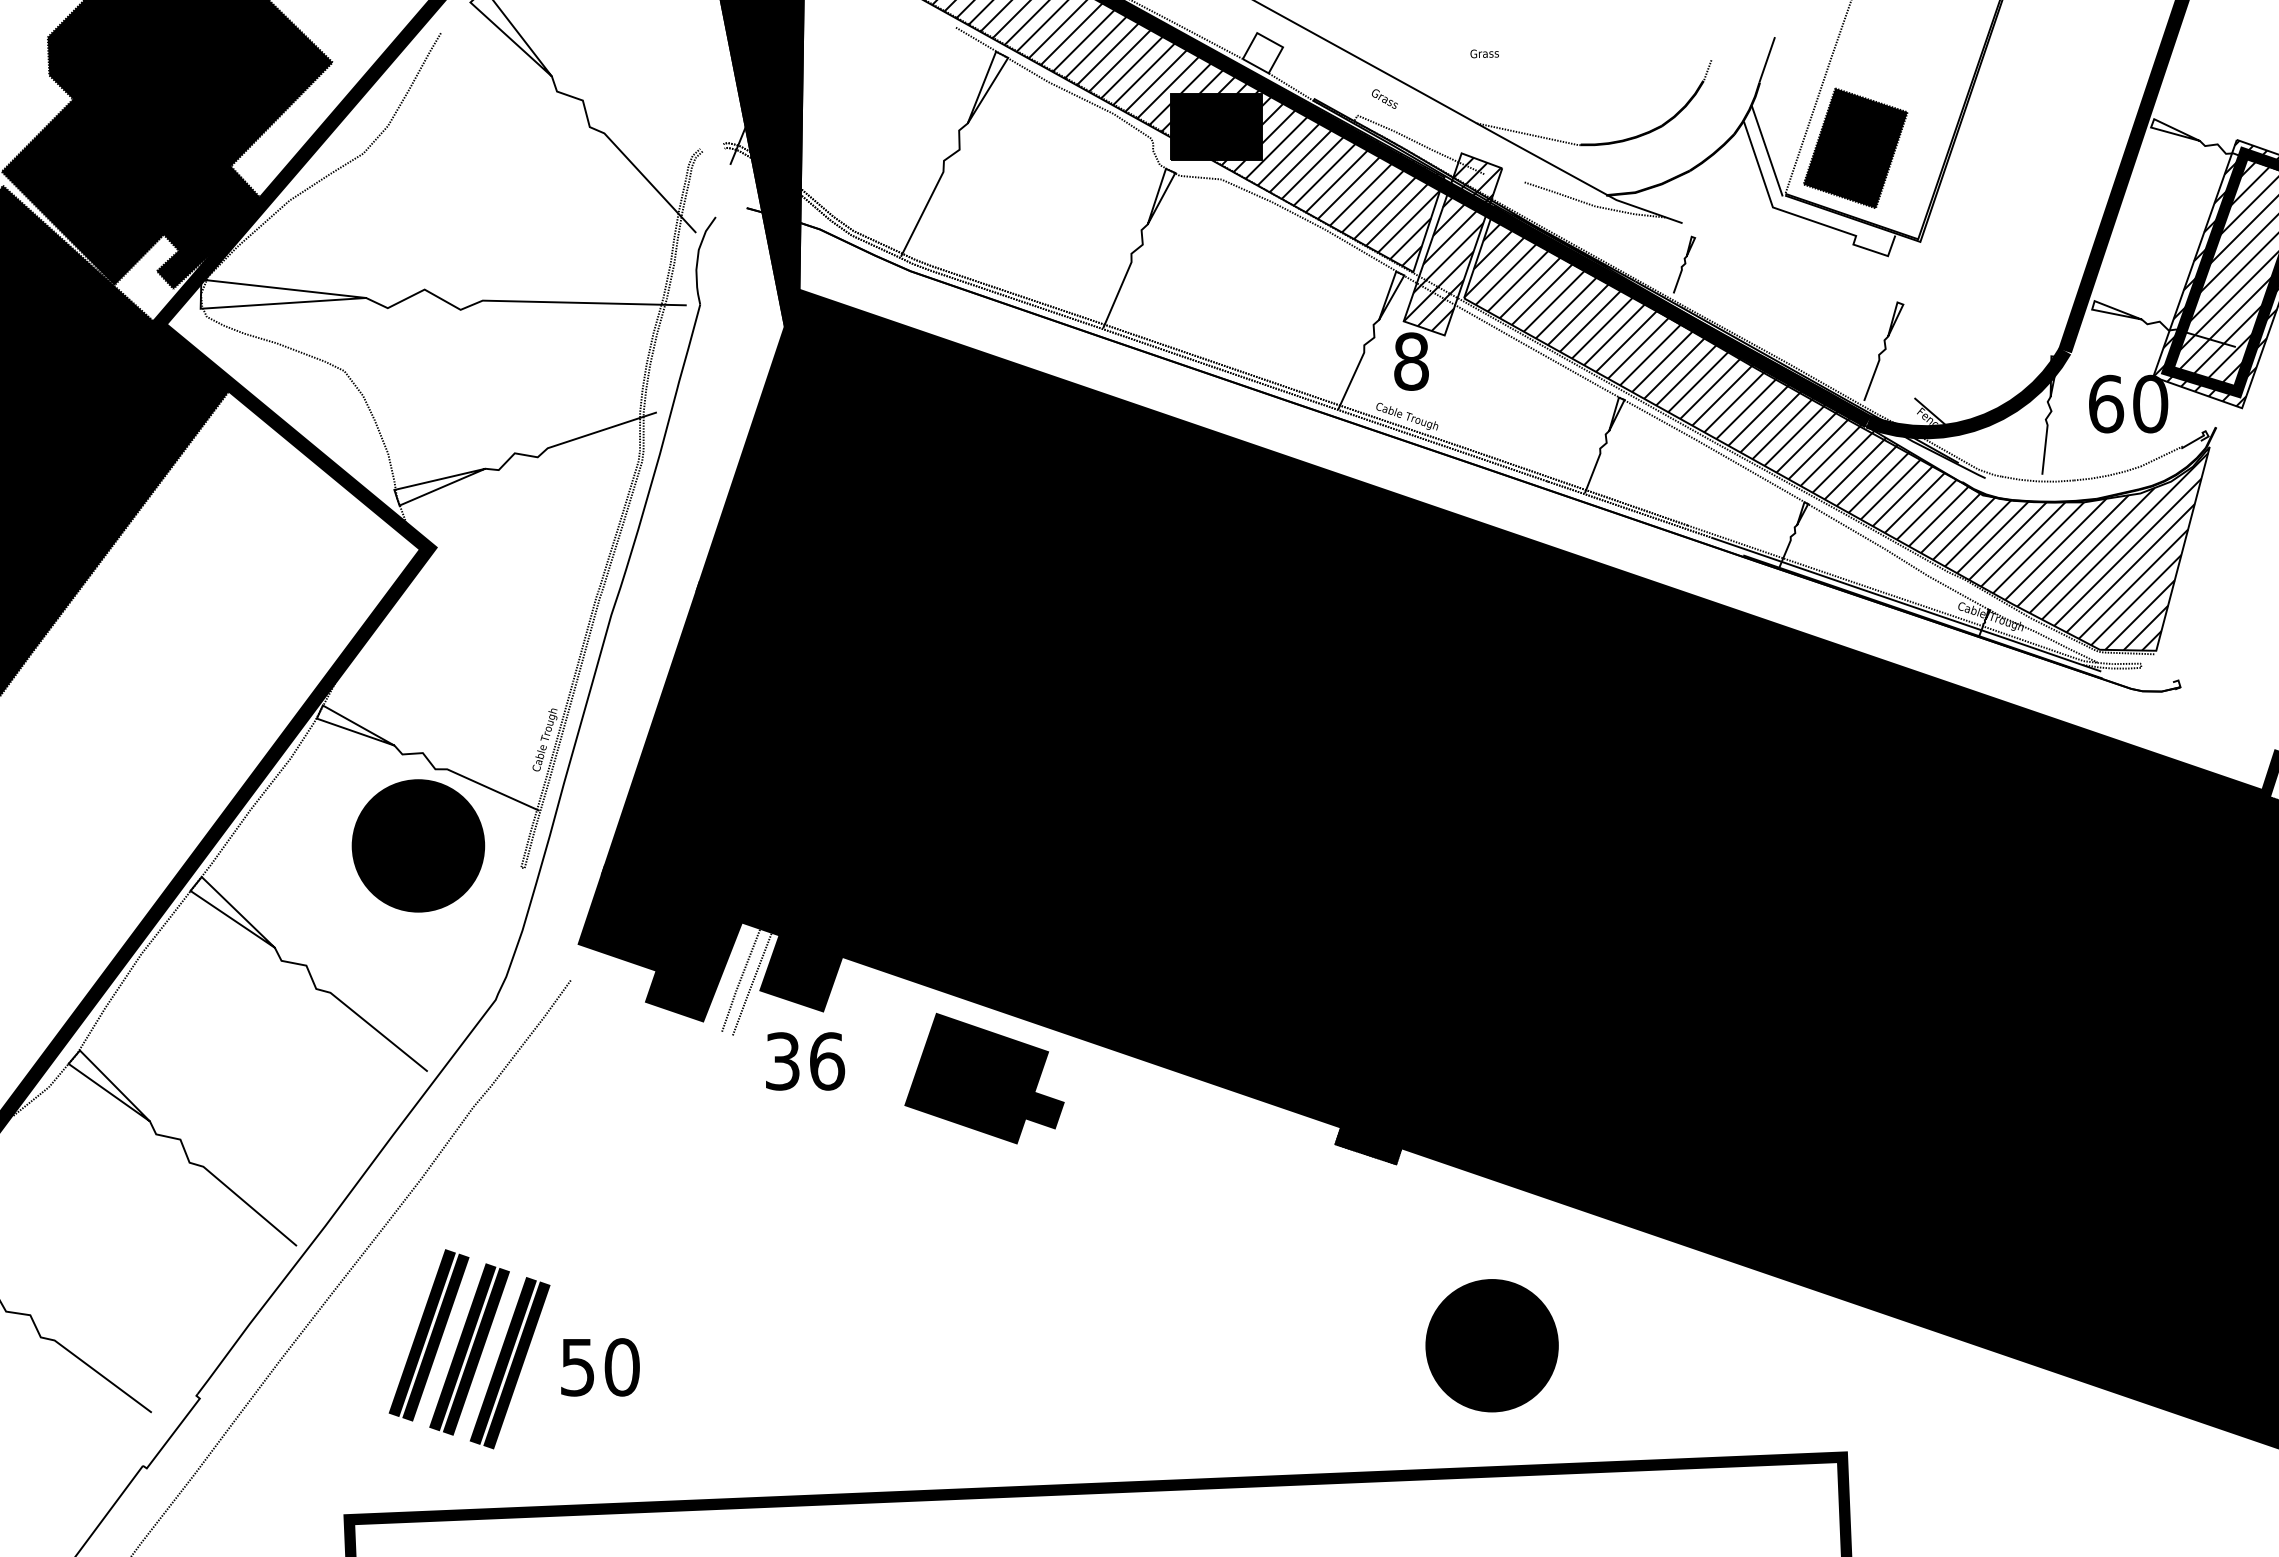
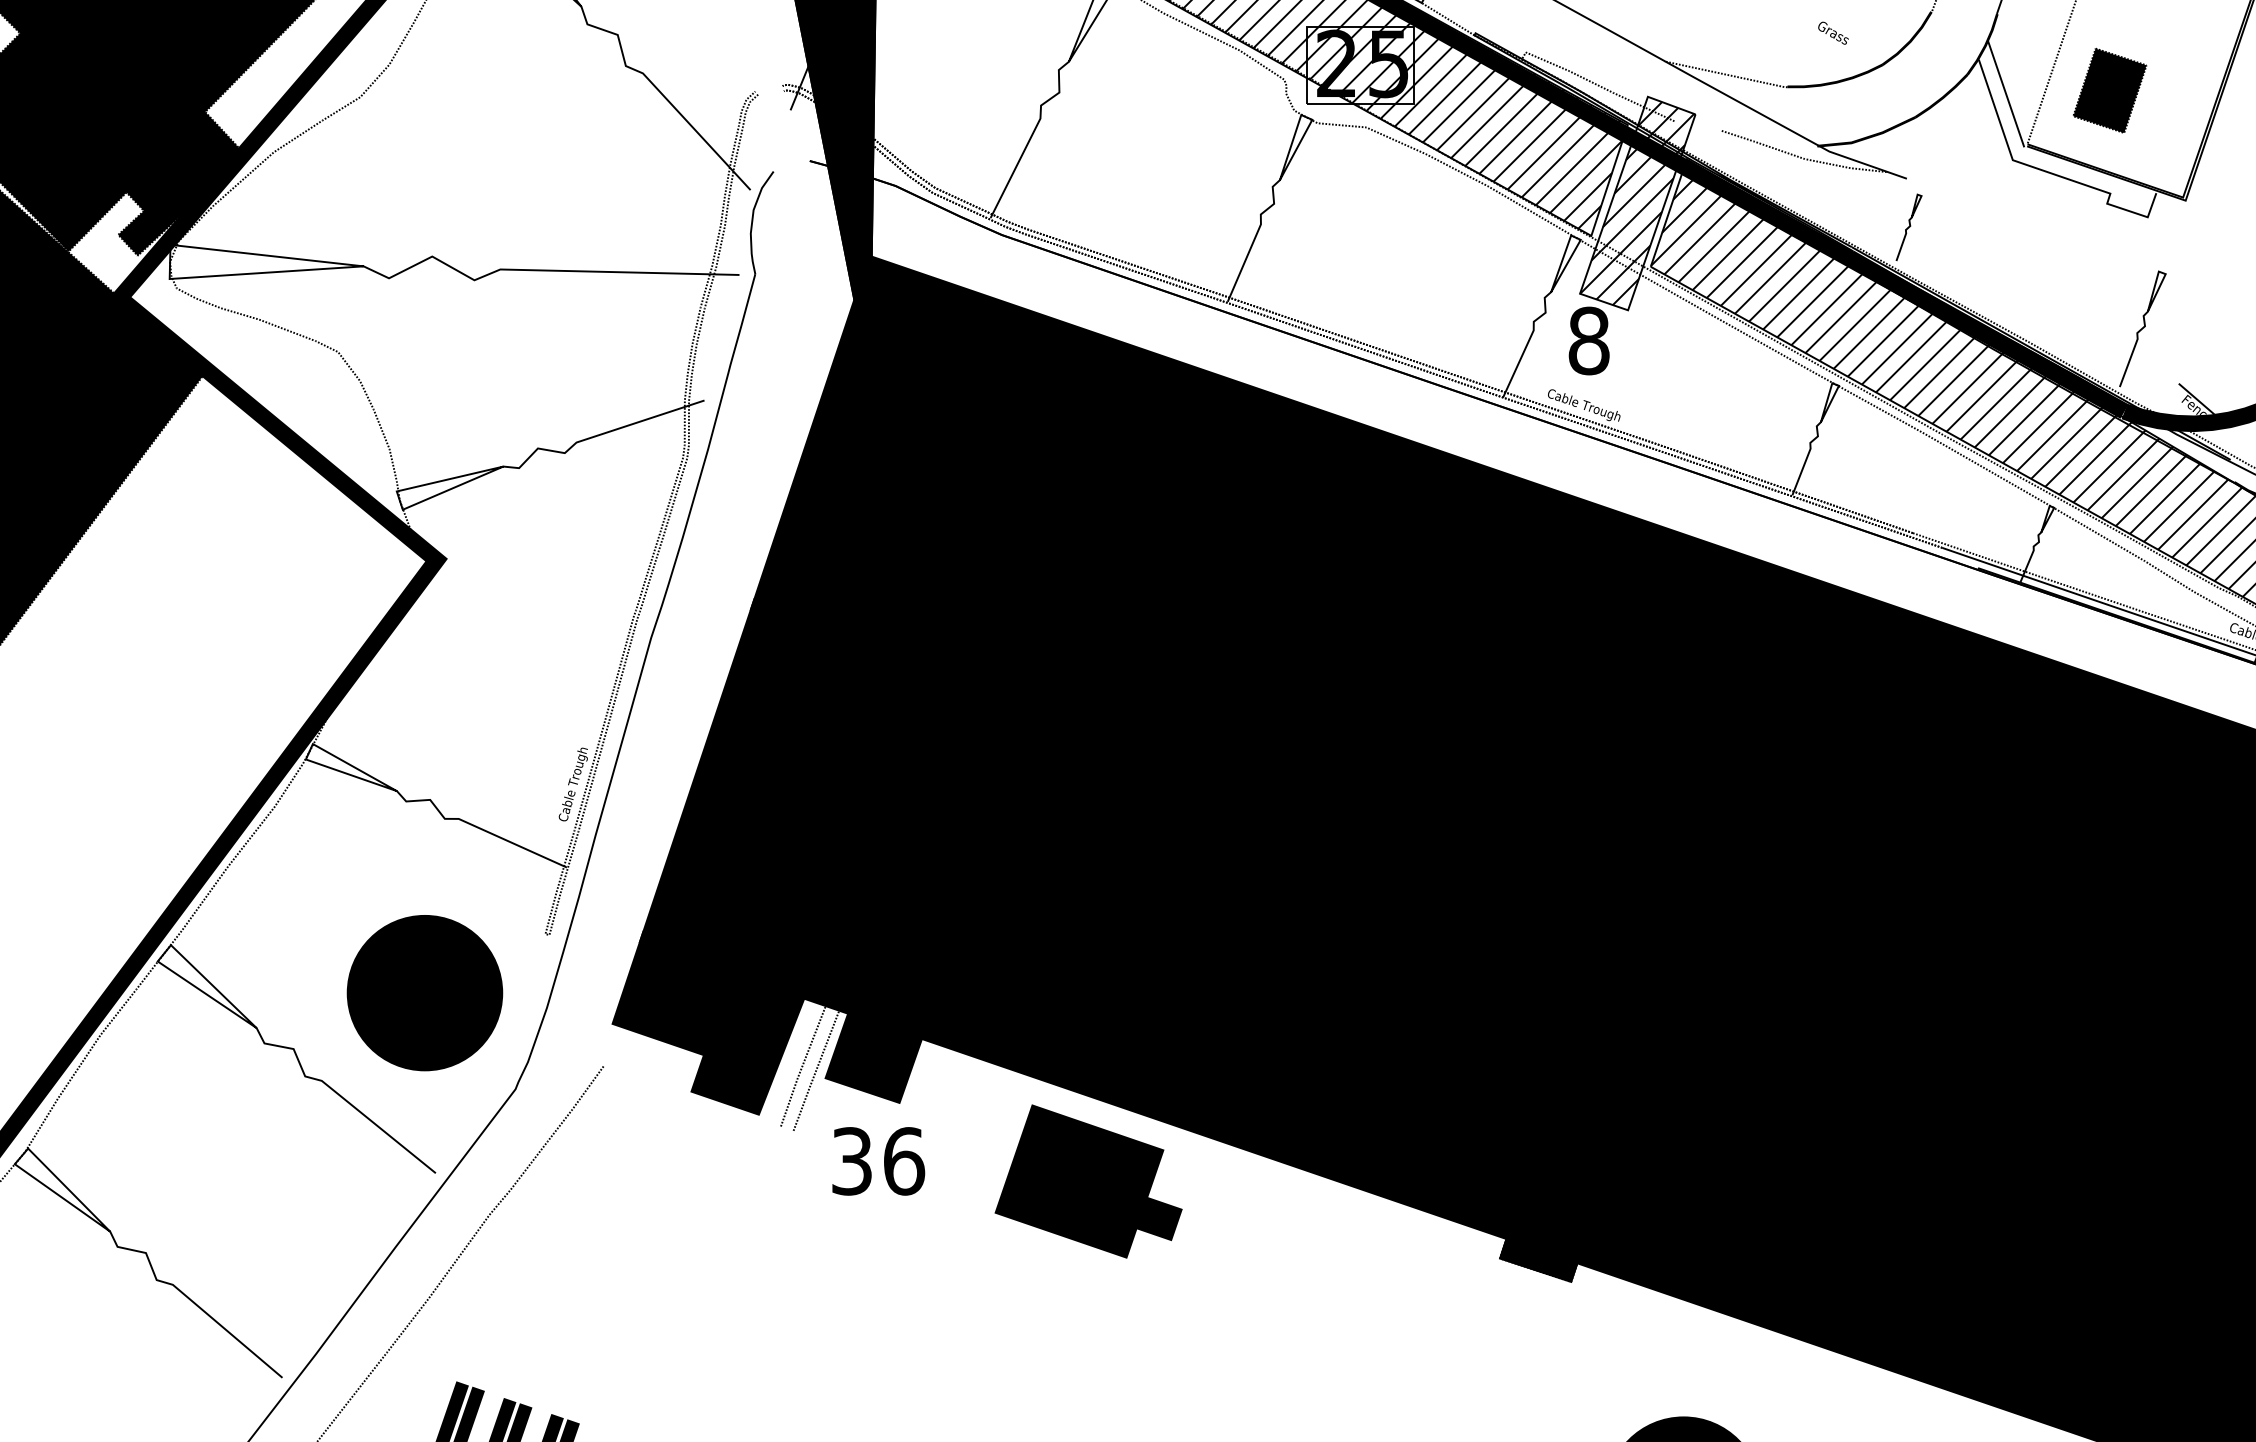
text: (1384, 98) -> (1832, 32), moved
fill: (1216, 126) -> (1360, 65), removed
part: (1855, 147) -> (2109, 89), size x0.6
part: (418, 845) -> (425, 992), moved

